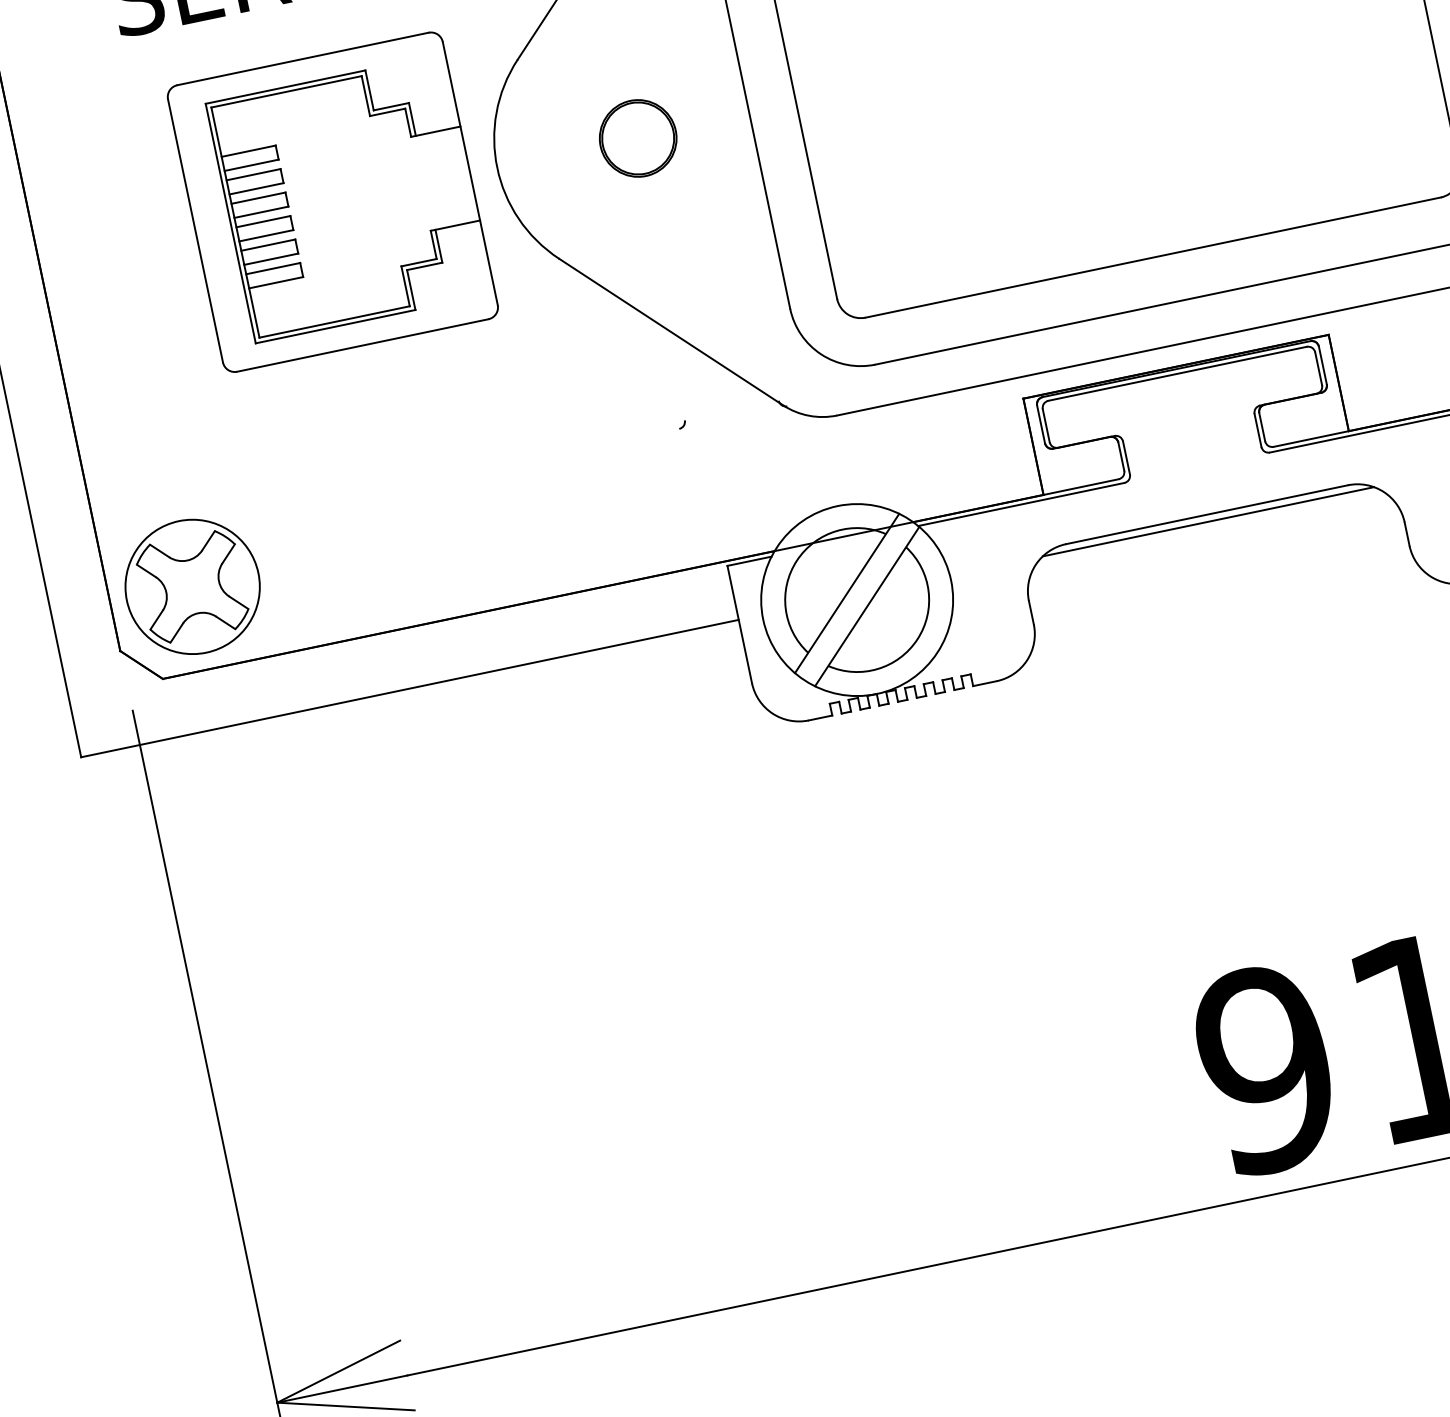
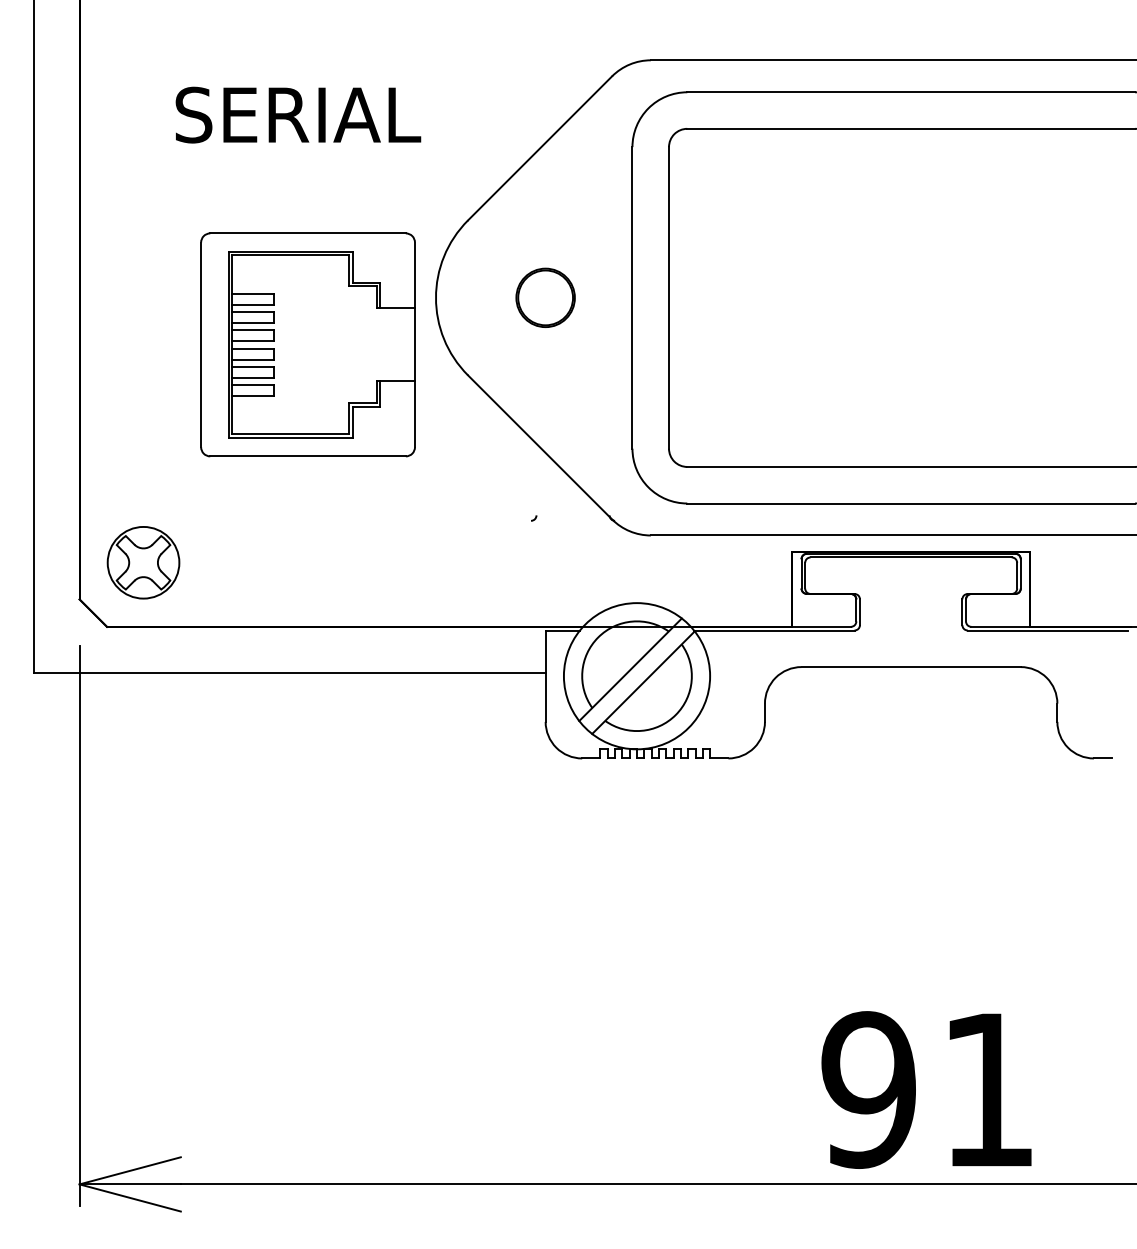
part: (332, 201) -> (307, 344), moved
line: (1208, 521) -> (911, 672), removed
part: (192, 586) -> (143, 562), size x0.7

